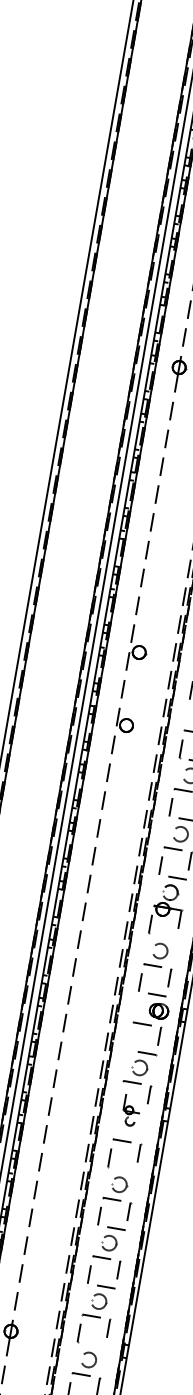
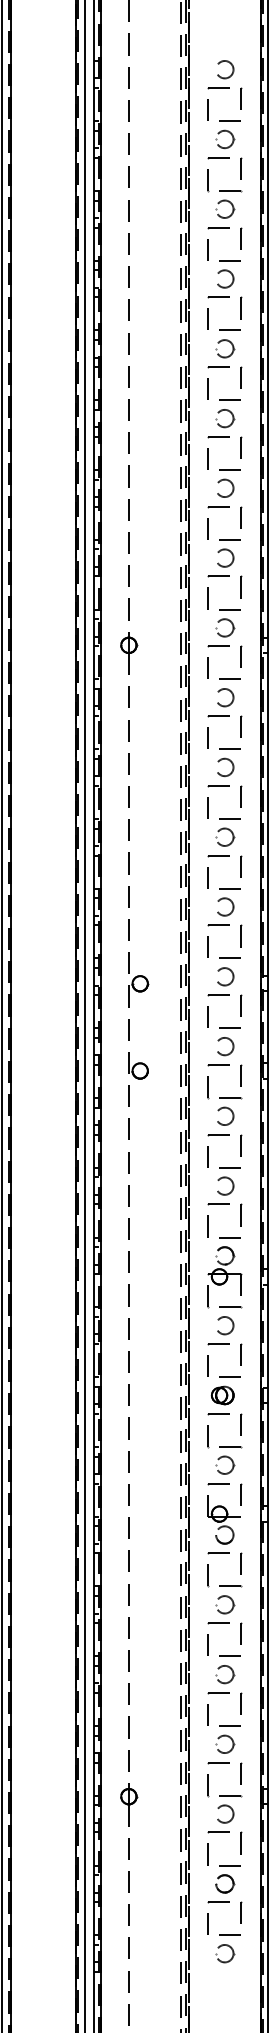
line: (167, 936) -> (230, 1307), added
part: (158, 1011) -> (222, 1395), moved
line: (130, 1041) -> (208, 1436), added
part: (130, 1113) -> (223, 1519), size x1.67
line: (126, 1170) -> (230, 1586), added
line: (96, 1346) -> (230, 1796), added

